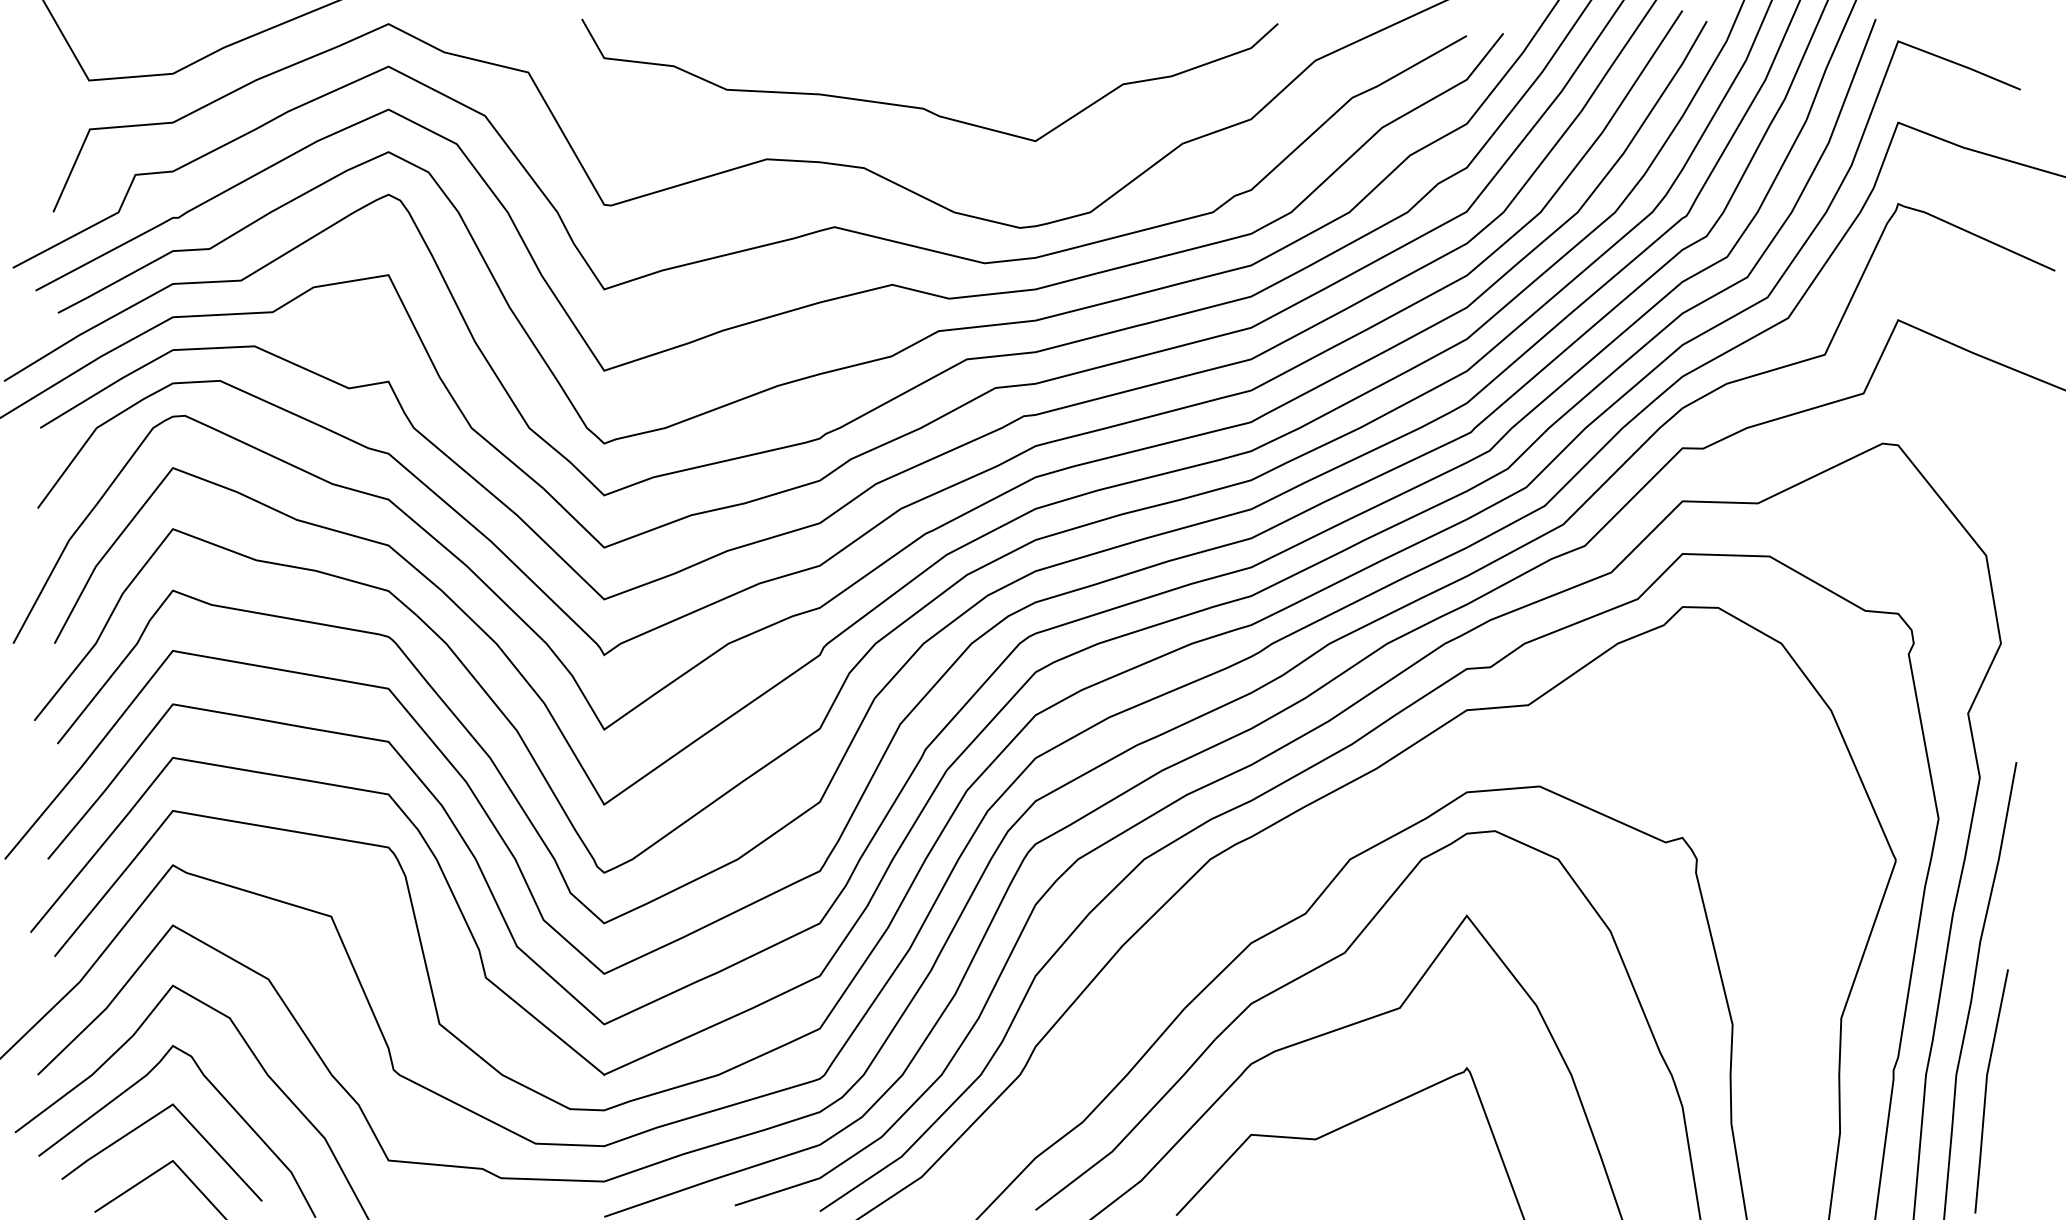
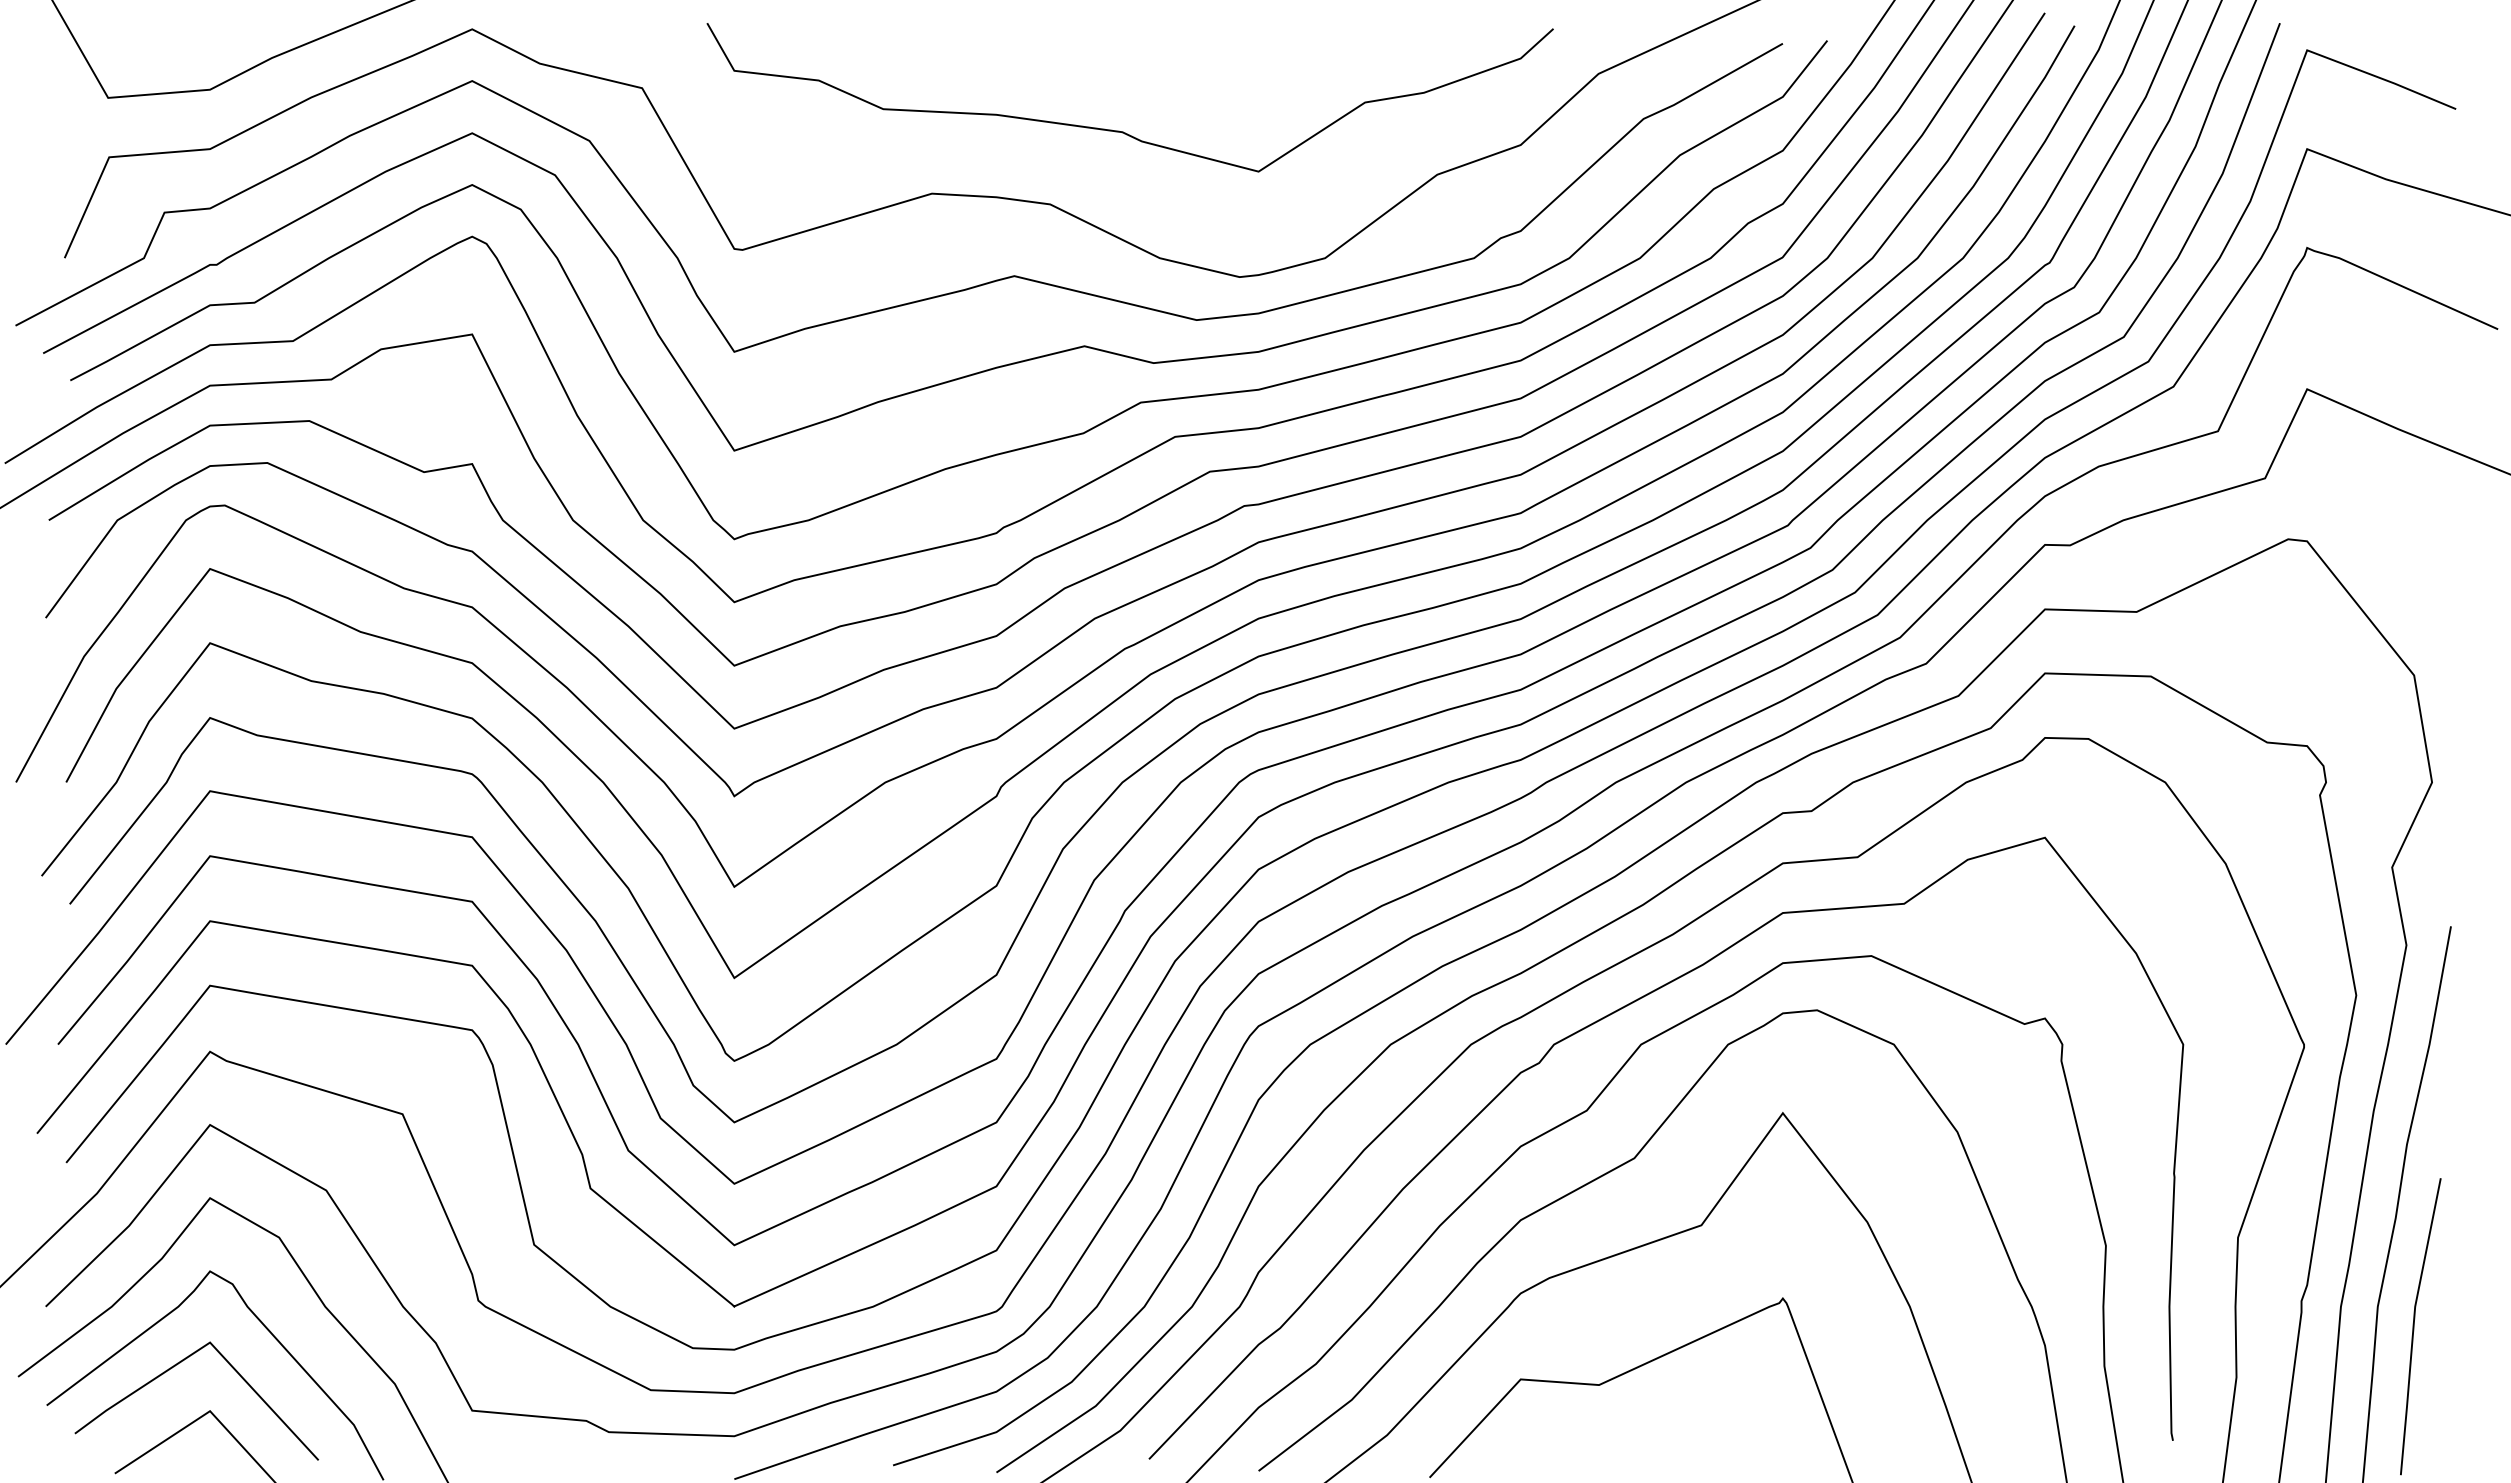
curve: (1319, 838) -> (1603, 1019), added

